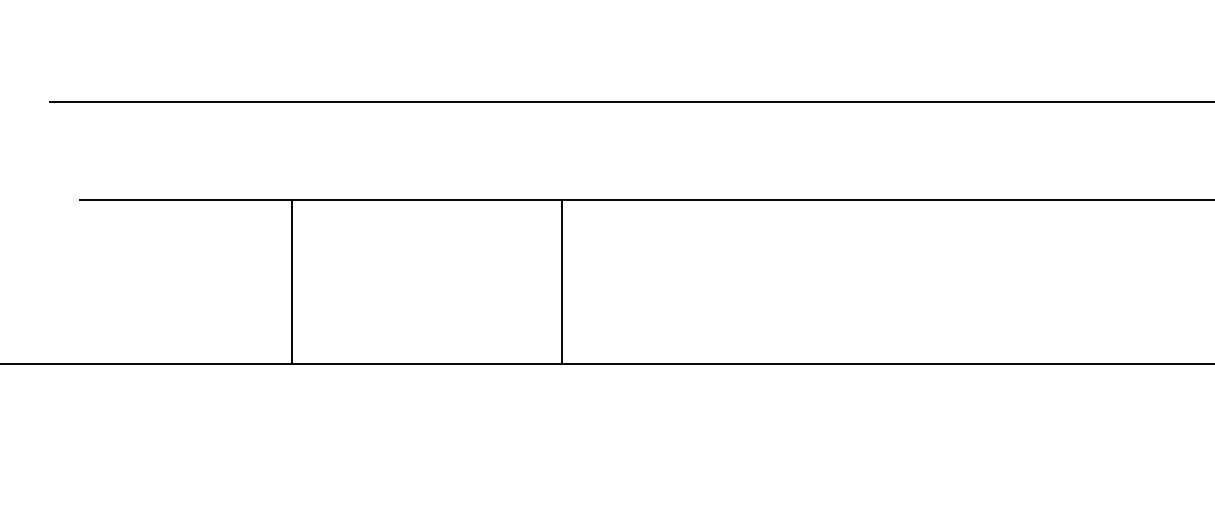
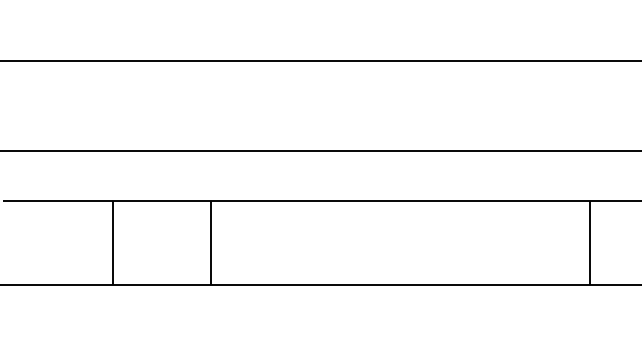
line: (561, 282) -> (210, 243), moved

